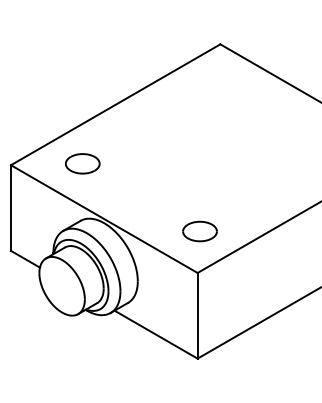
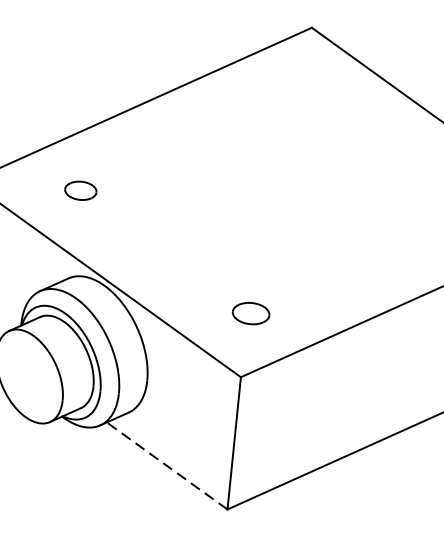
part: (82, 163) -> (80, 190), size x0.6
part: (199, 231) -> (250, 313), size x0.7
line: (156, 334) -> (167, 465), solid -> dashed

